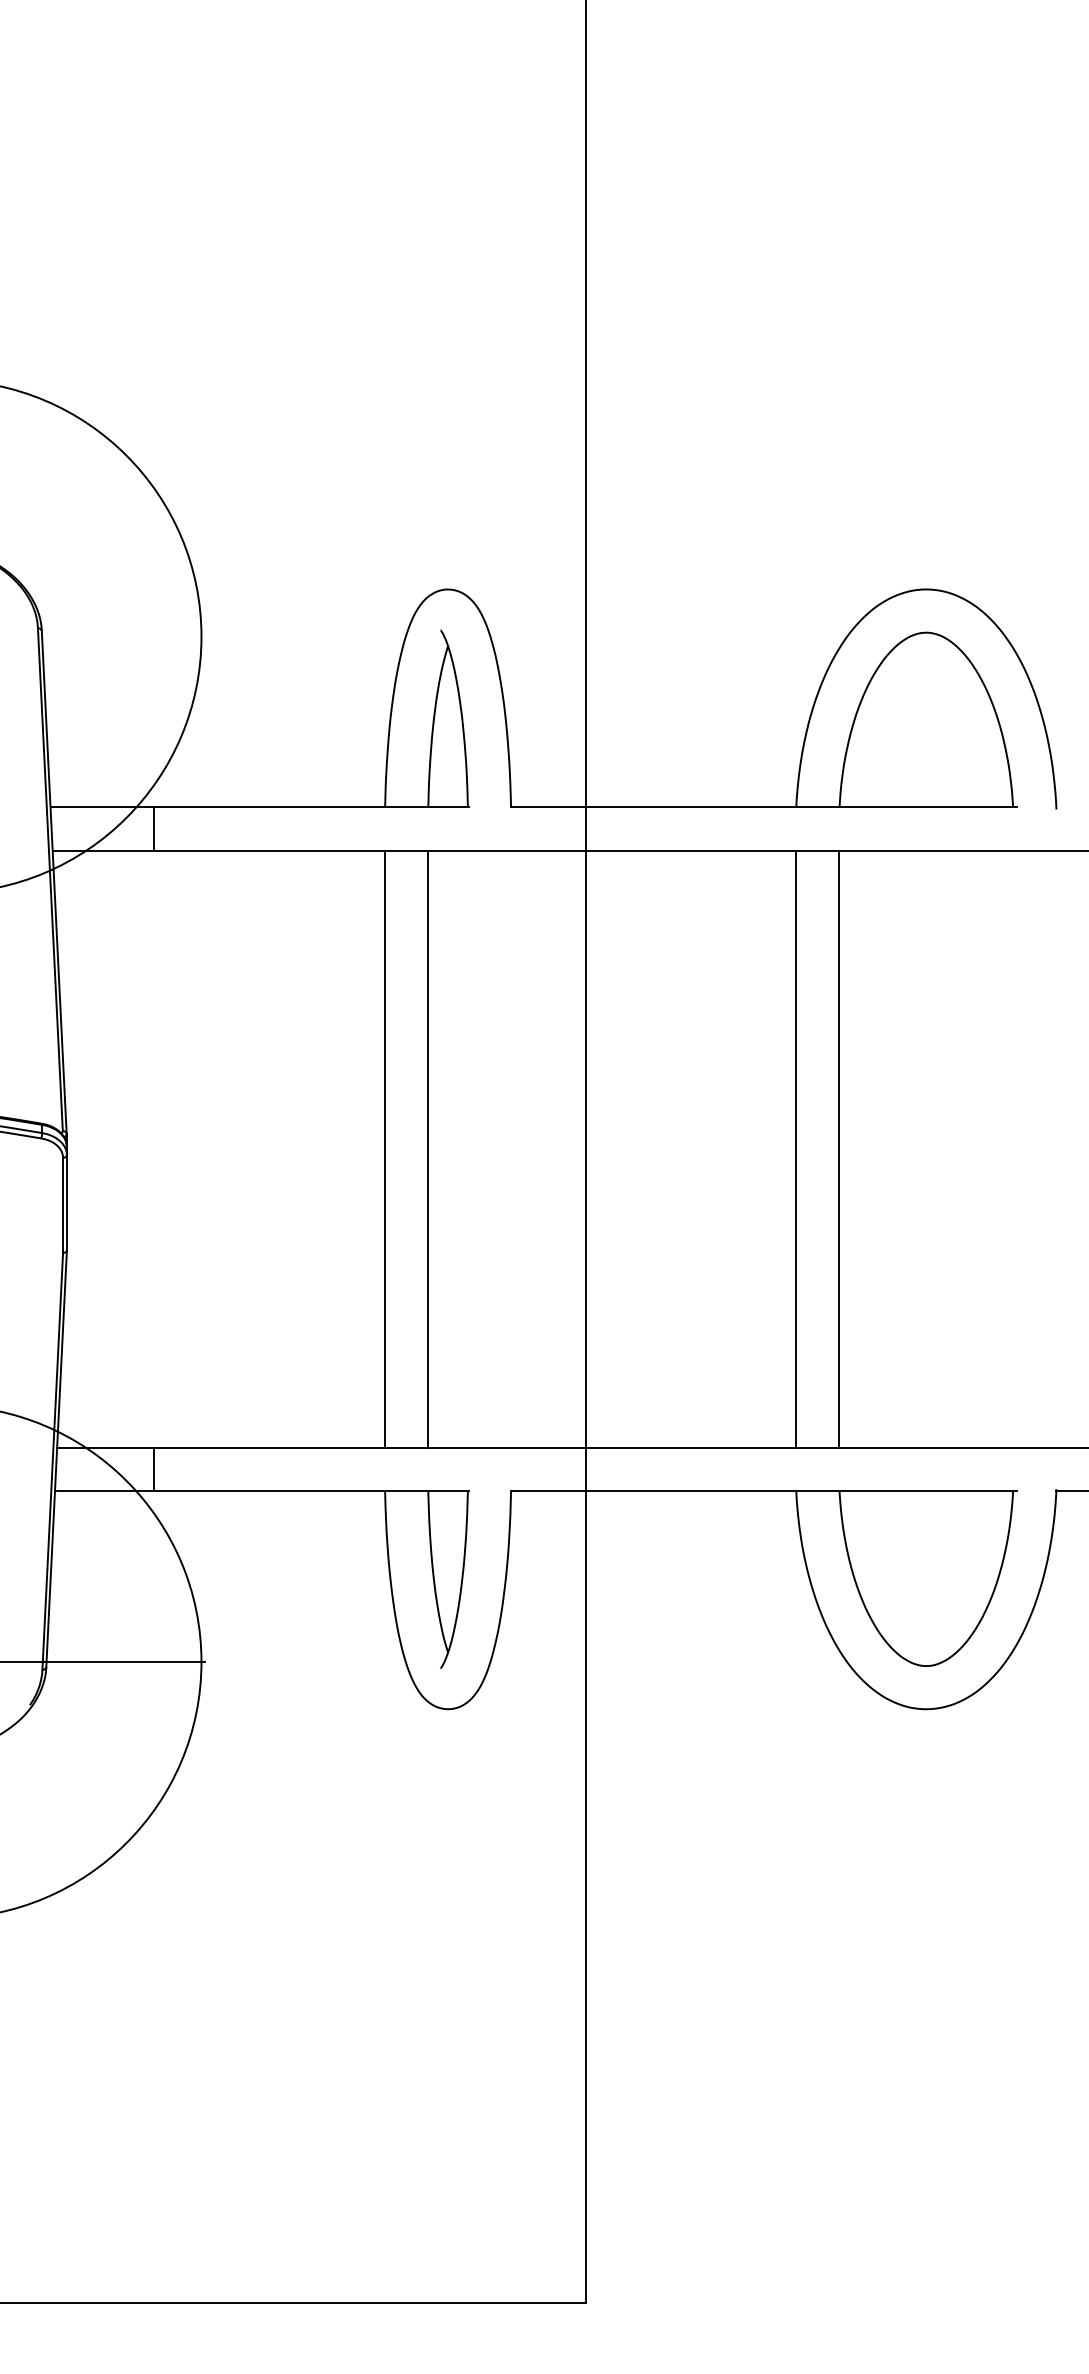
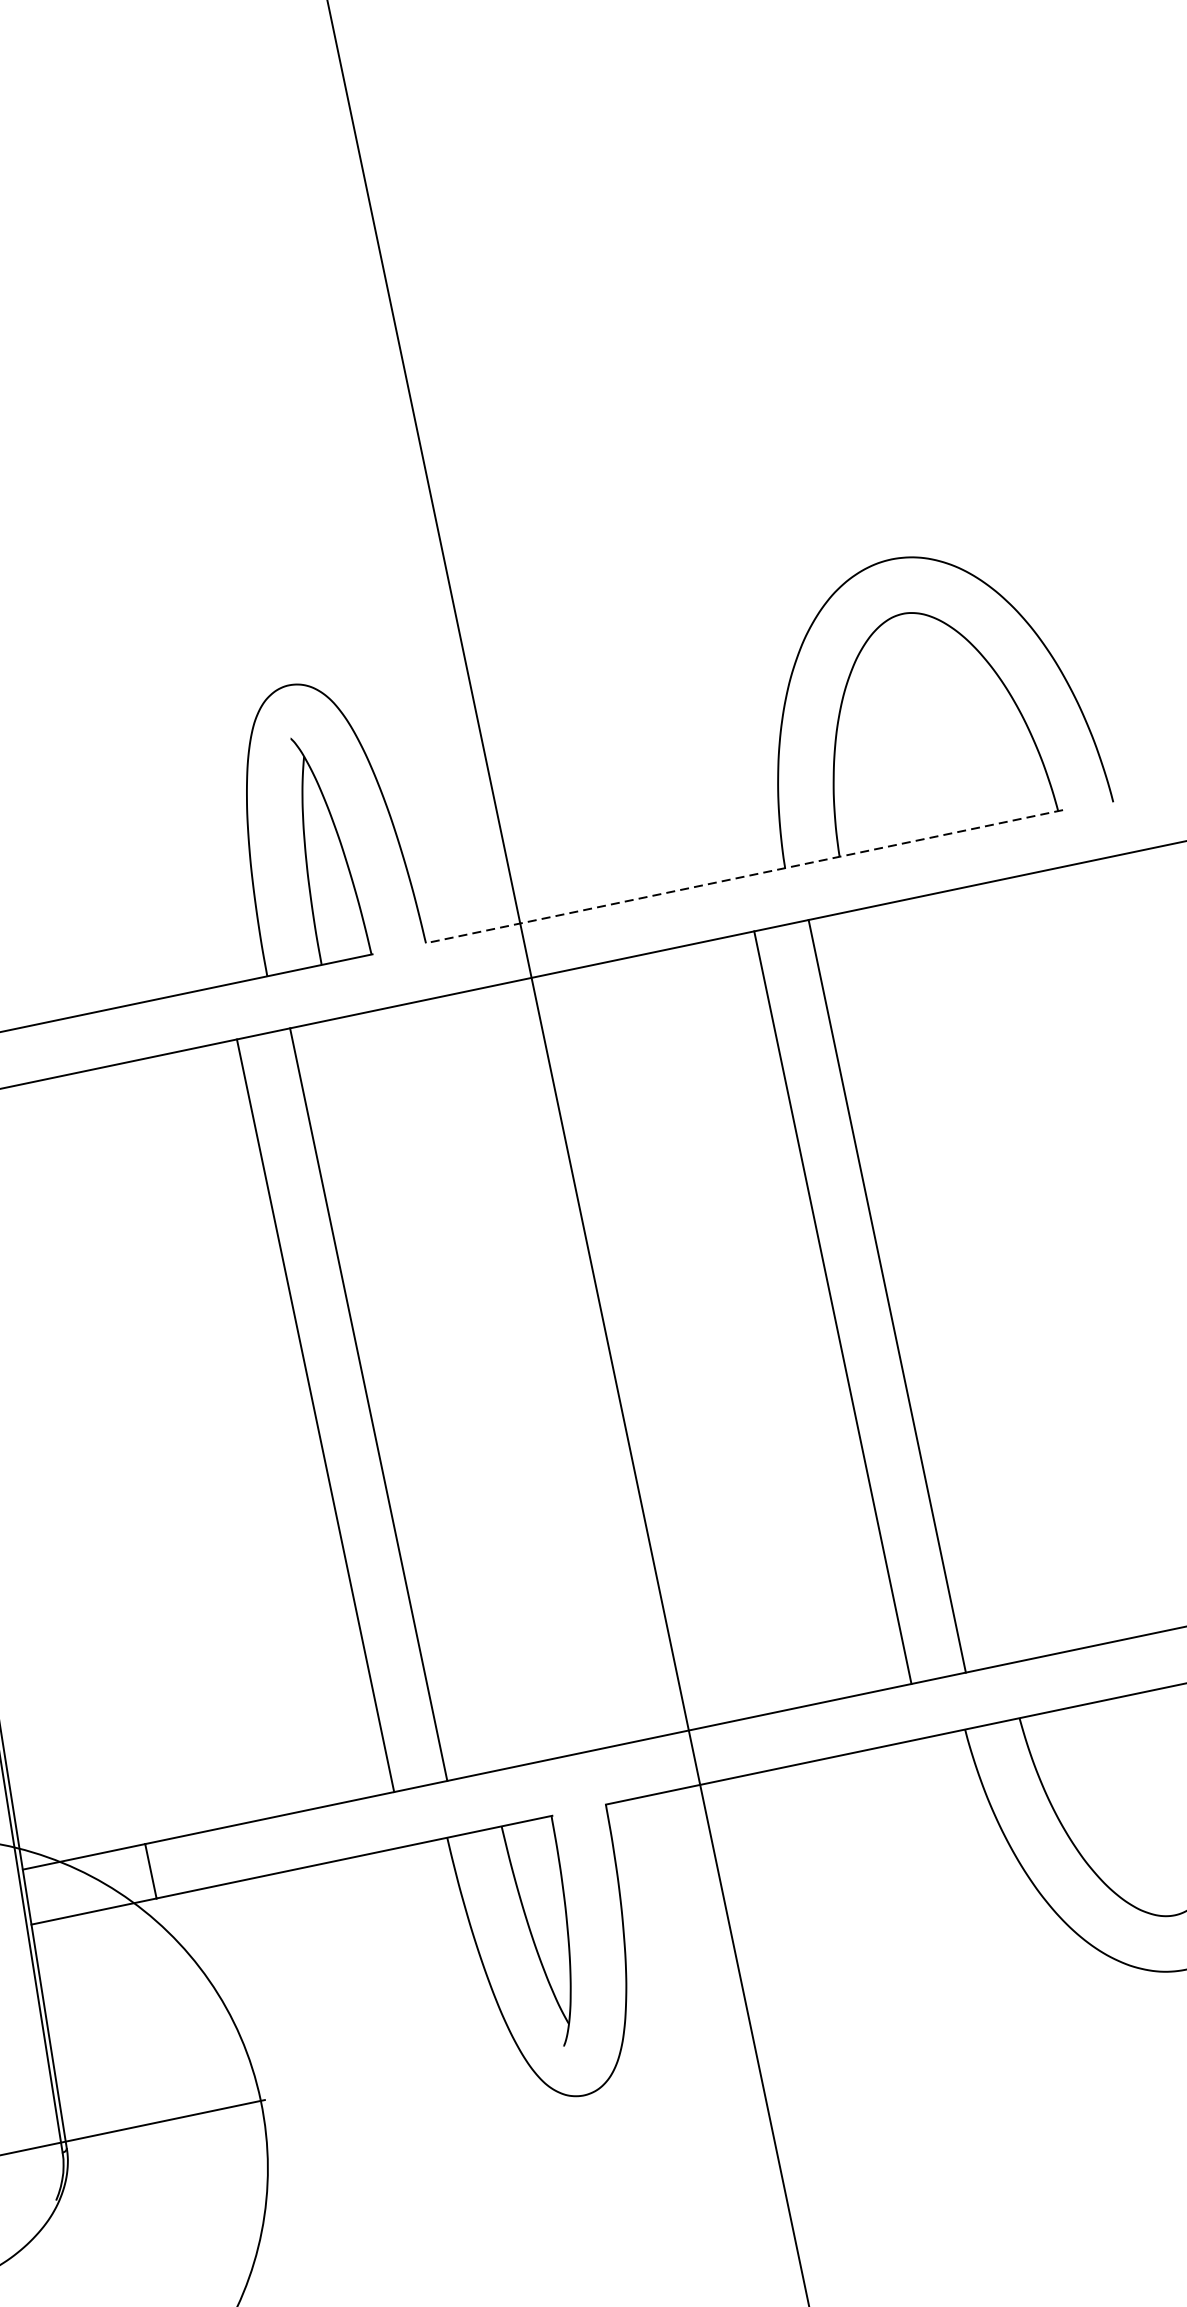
line: (764, 807) -> (745, 876), solid -> dashed
line: (385, 1149) -> (316, 1415), moved
line: (428, 1149) -> (369, 1404), moved
line: (795, 1149) -> (832, 1307), moved
line: (838, 1149) -> (886, 1296), moved

